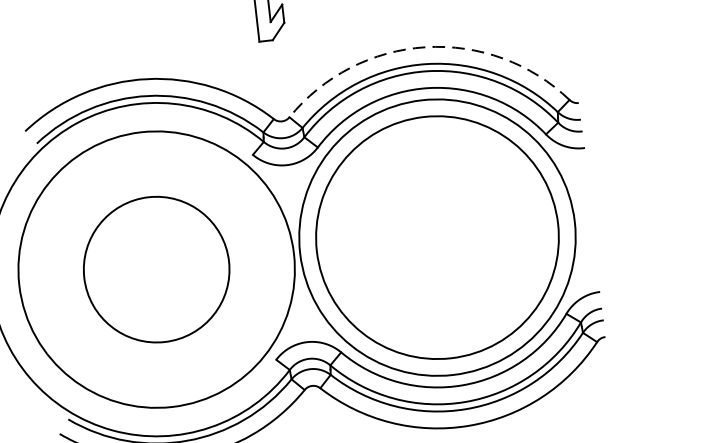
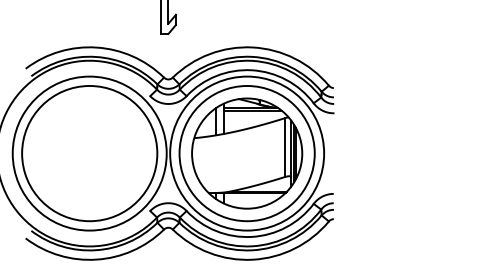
arc: (425, 47) -> (252, 47), dashed -> solid
part: (438, 237) -> (247, 153), added
circle: (156, 269) -> (89, 153), size x1.67

